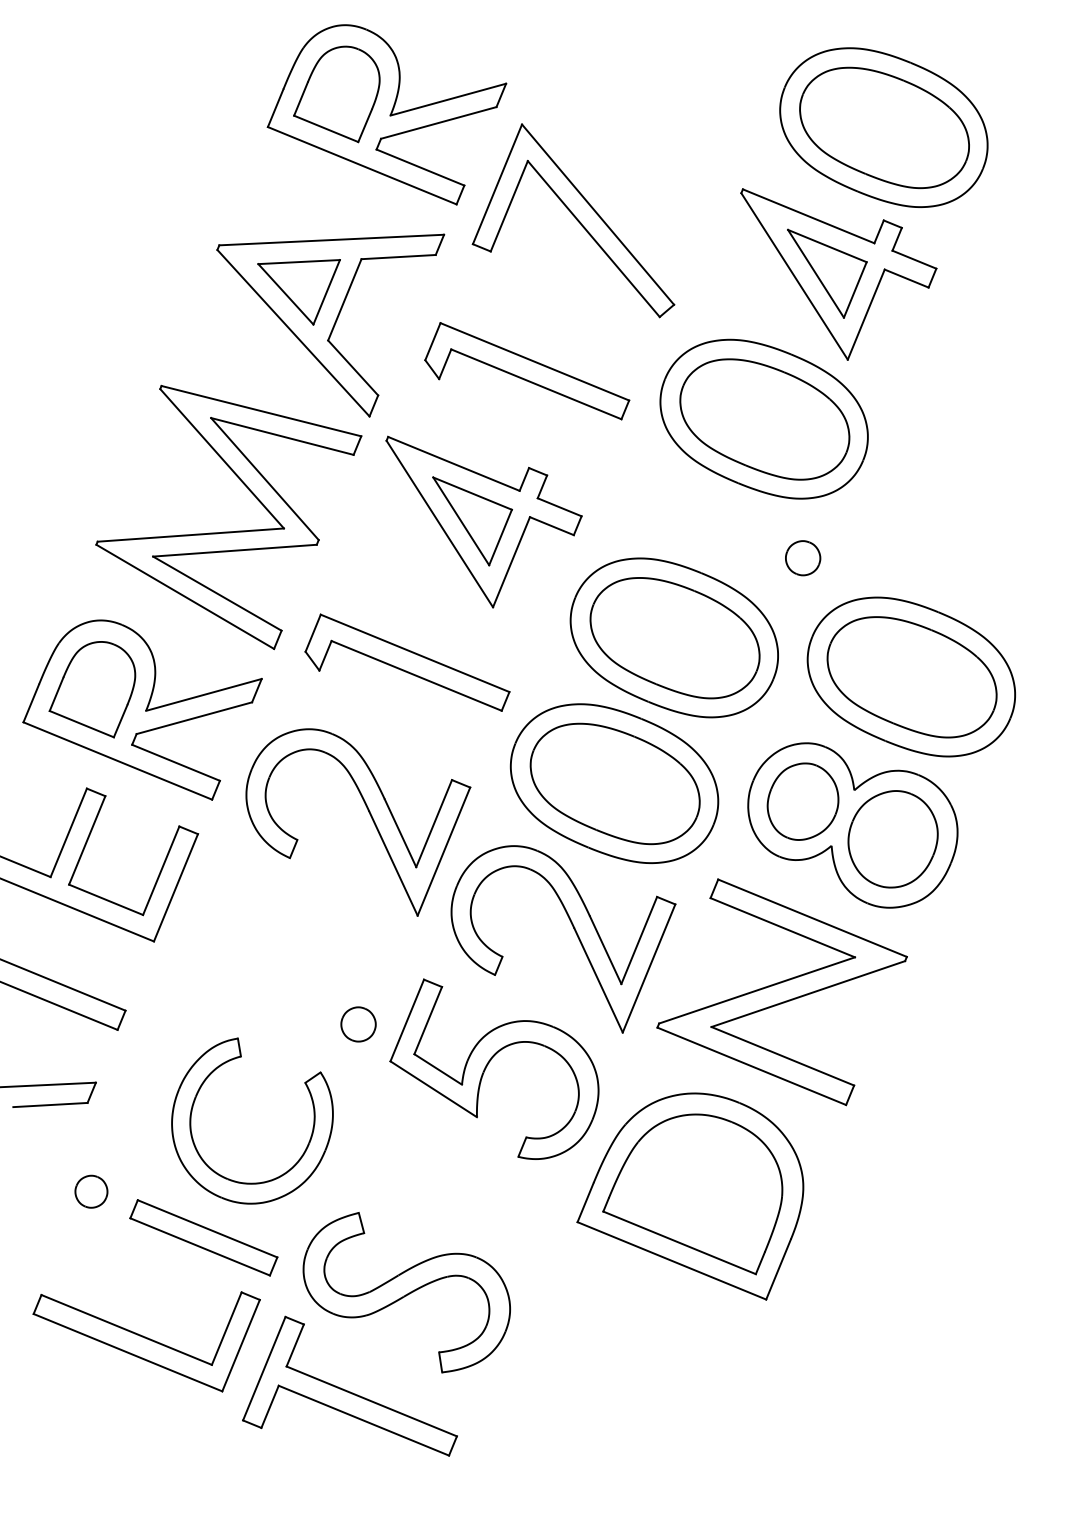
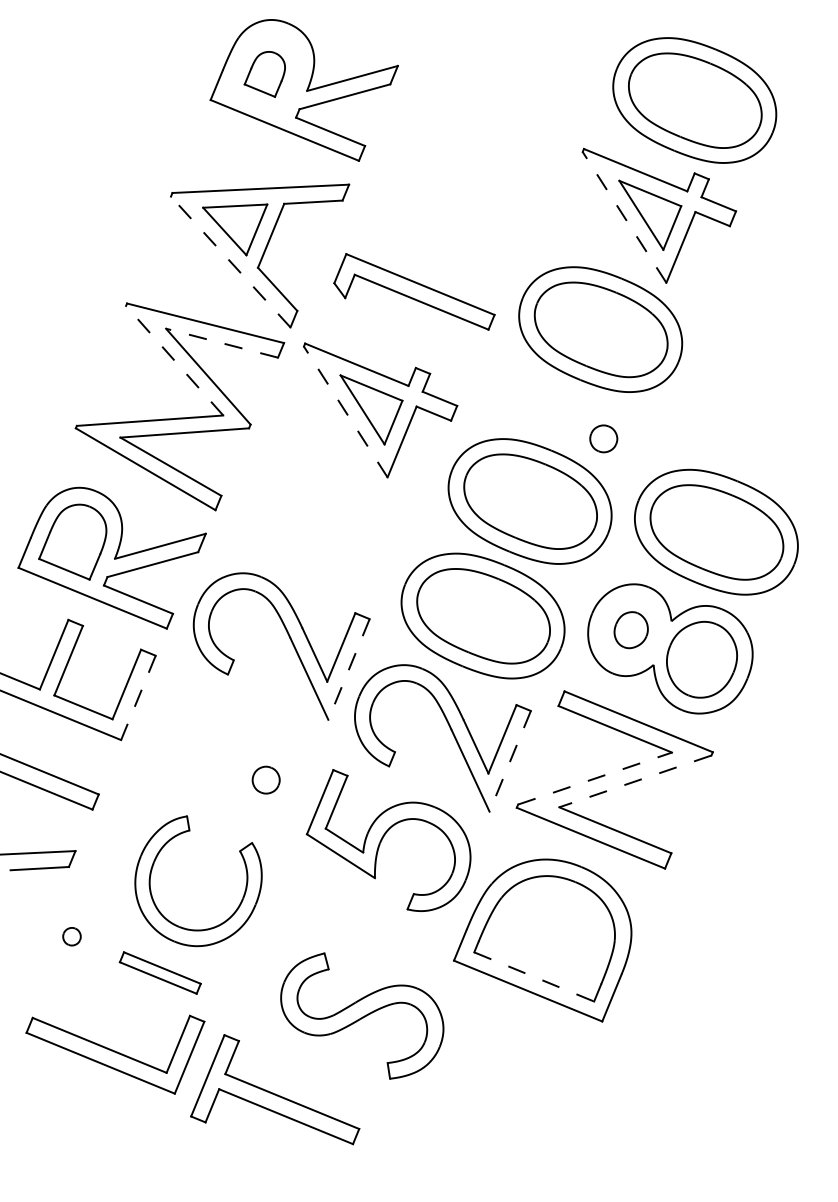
part: (336, 94) -> (264, 74), size x0.6
part: (573, 220) -> (450, 173), removed
line: (794, 276) -> (624, 217), solid -> dashed
line: (293, 333) -> (230, 262), solid -> dashed
line: (282, 436) -> (222, 343), solid -> dashed
line: (221, 458) -> (174, 360), solid -> dashed
line: (439, 524) -> (345, 412), solid -> dashed
part: (803, 558) -> (604, 439), moved
part: (407, 662) -> (320, 520), removed
part: (802, 801) -> (630, 630), size x0.6
line: (443, 852) -> (348, 670), solid -> dashed
line: (175, 887) -> (138, 697), solid -> dashed
line: (648, 968) -> (509, 761), solid -> dashed
line: (757, 990) -> (595, 778), solid -> dashed
line: (807, 994) -> (634, 781), solid -> dashed
part: (358, 1024) -> (266, 780), moved
part: (91, 1191) -> (72, 936), size x0.7
part: (203, 1237) -> (160, 972), size x0.7
line: (680, 1243) -> (534, 977), solid -> dashed
part: (406, 1292) -> (362, 1015), moved

